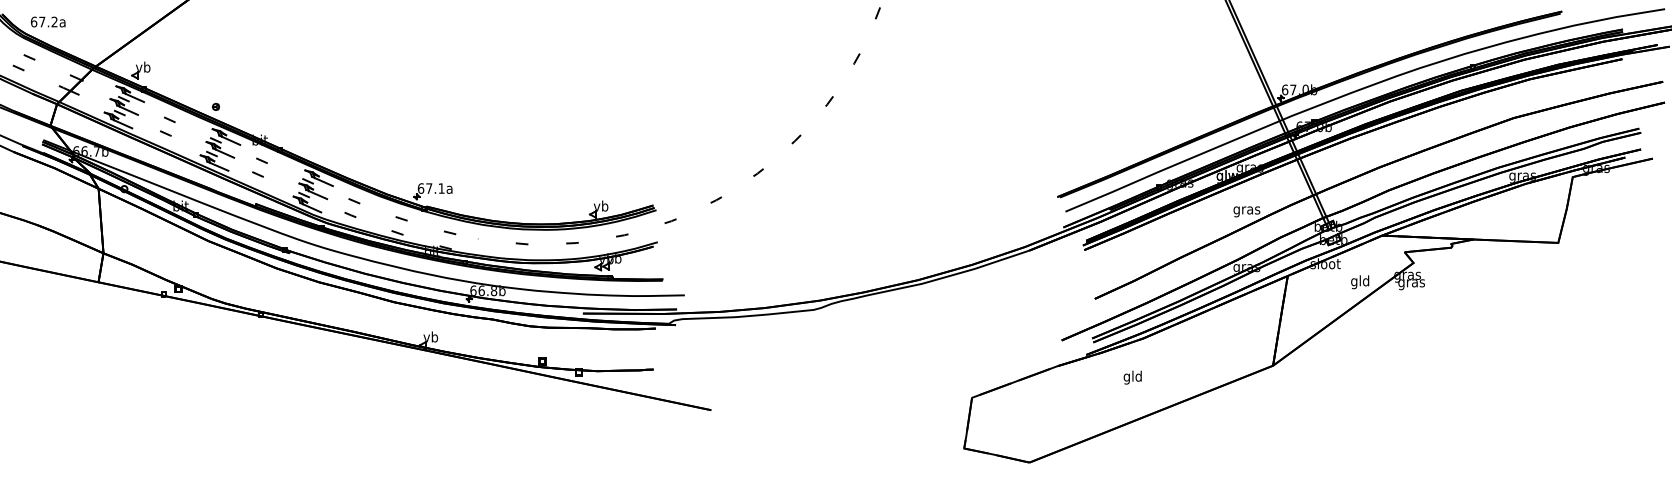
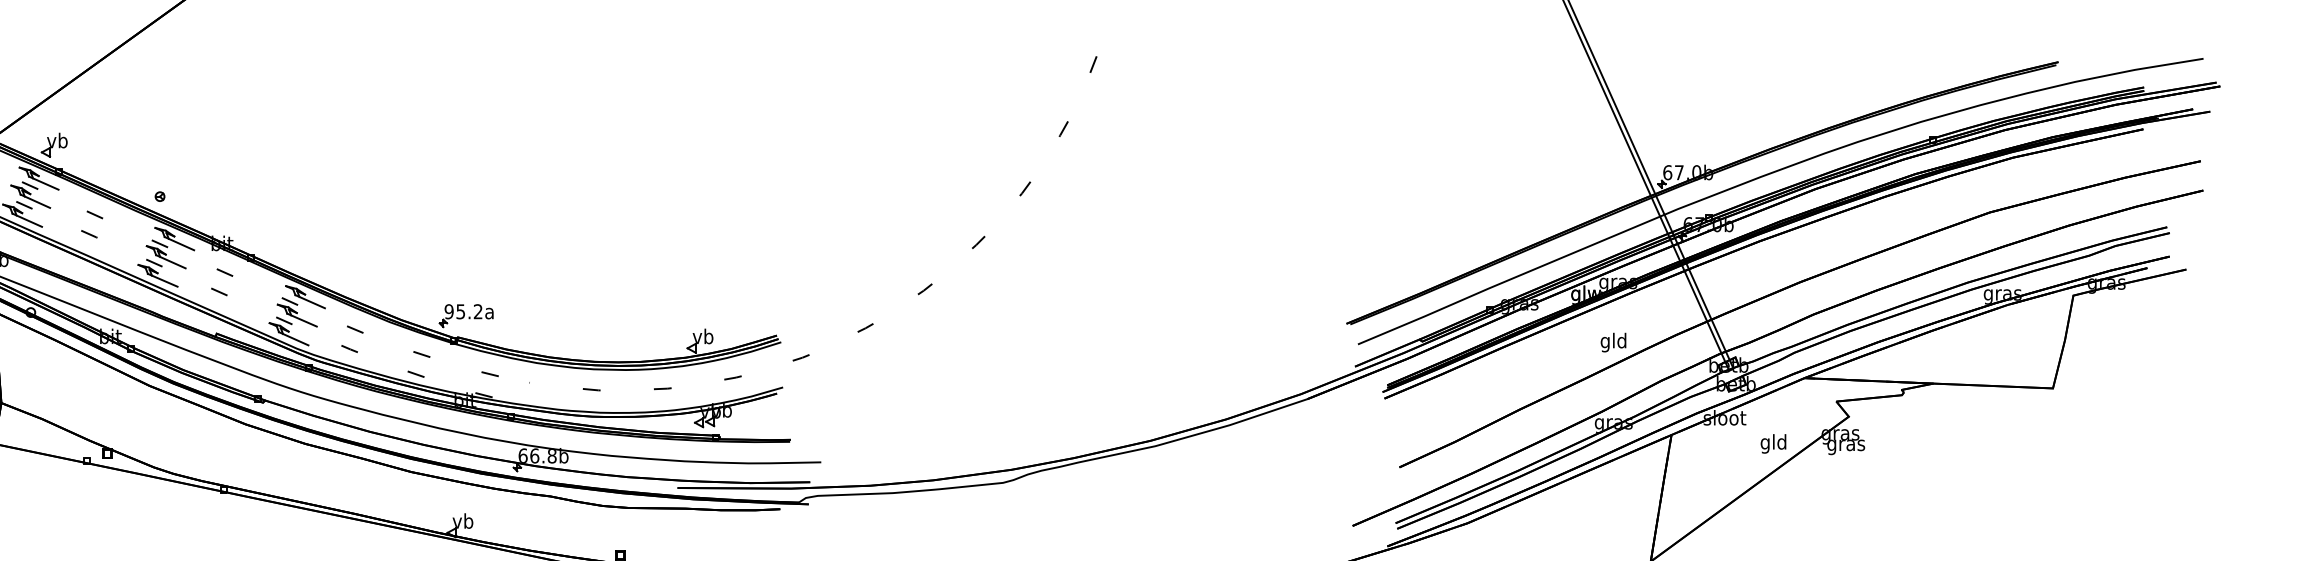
text: (430, 188) -> (462, 311), 67.1a -> 95.2a
text: (1246, 210) -> (1613, 342), gras -> gld

